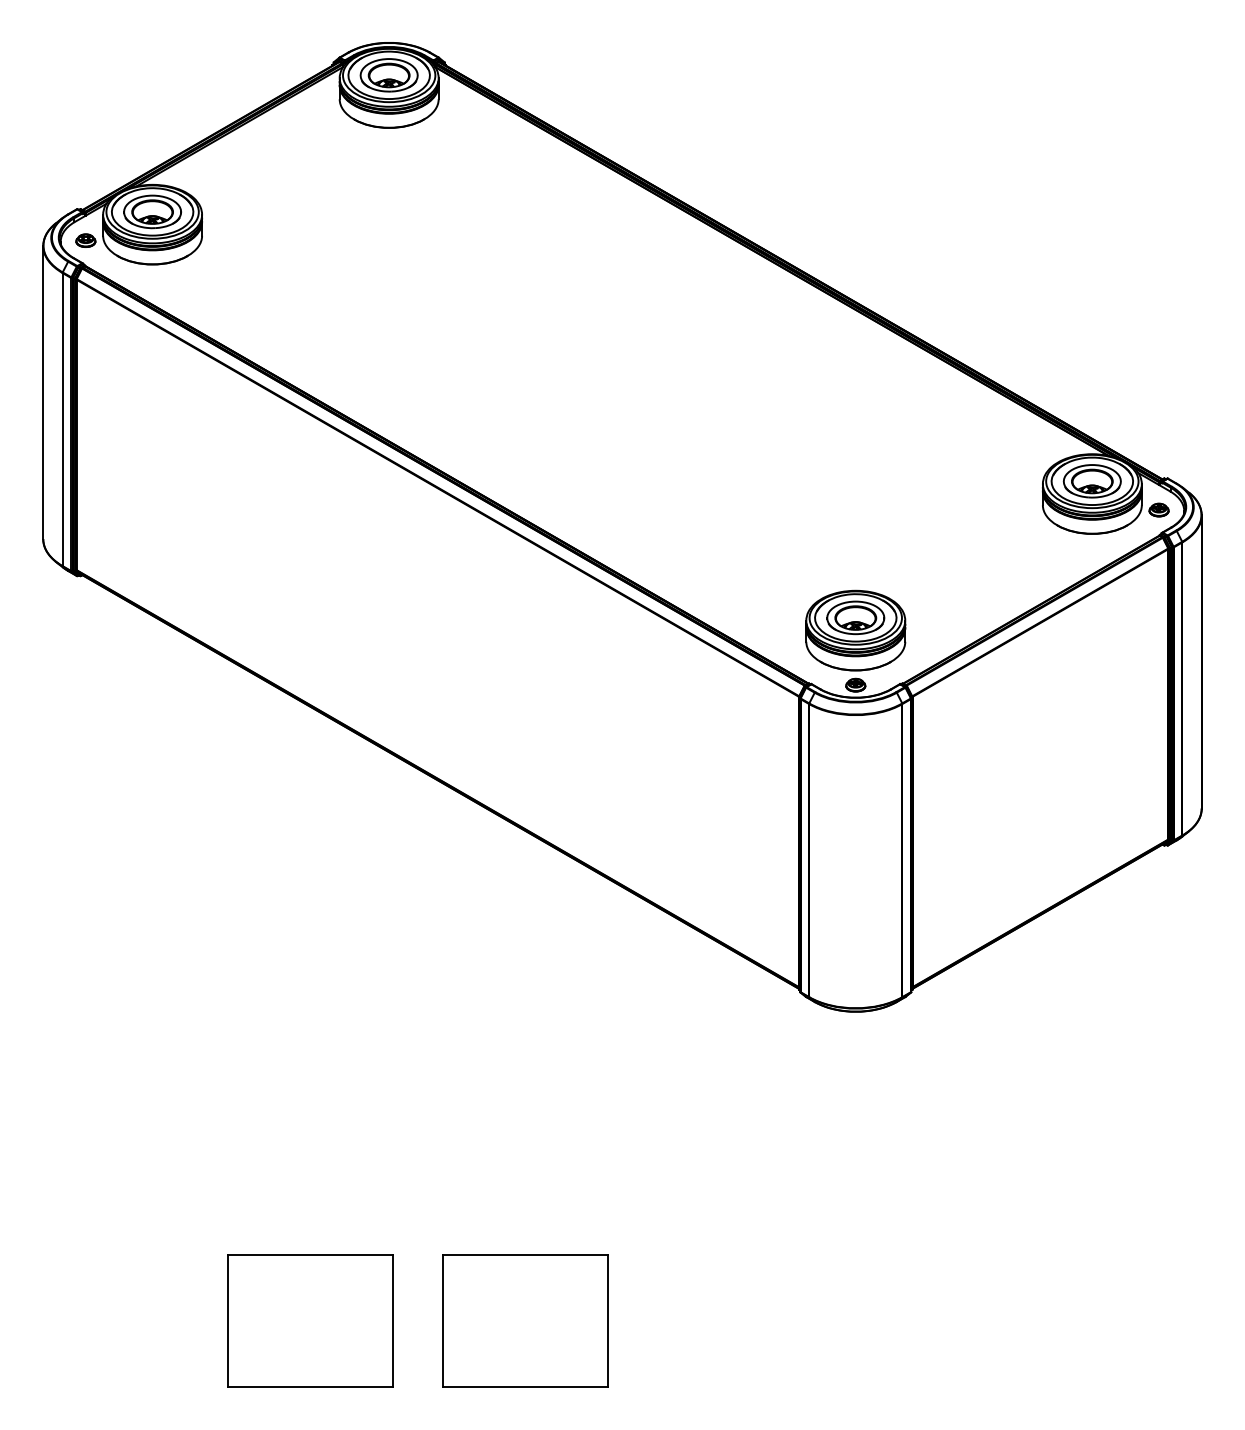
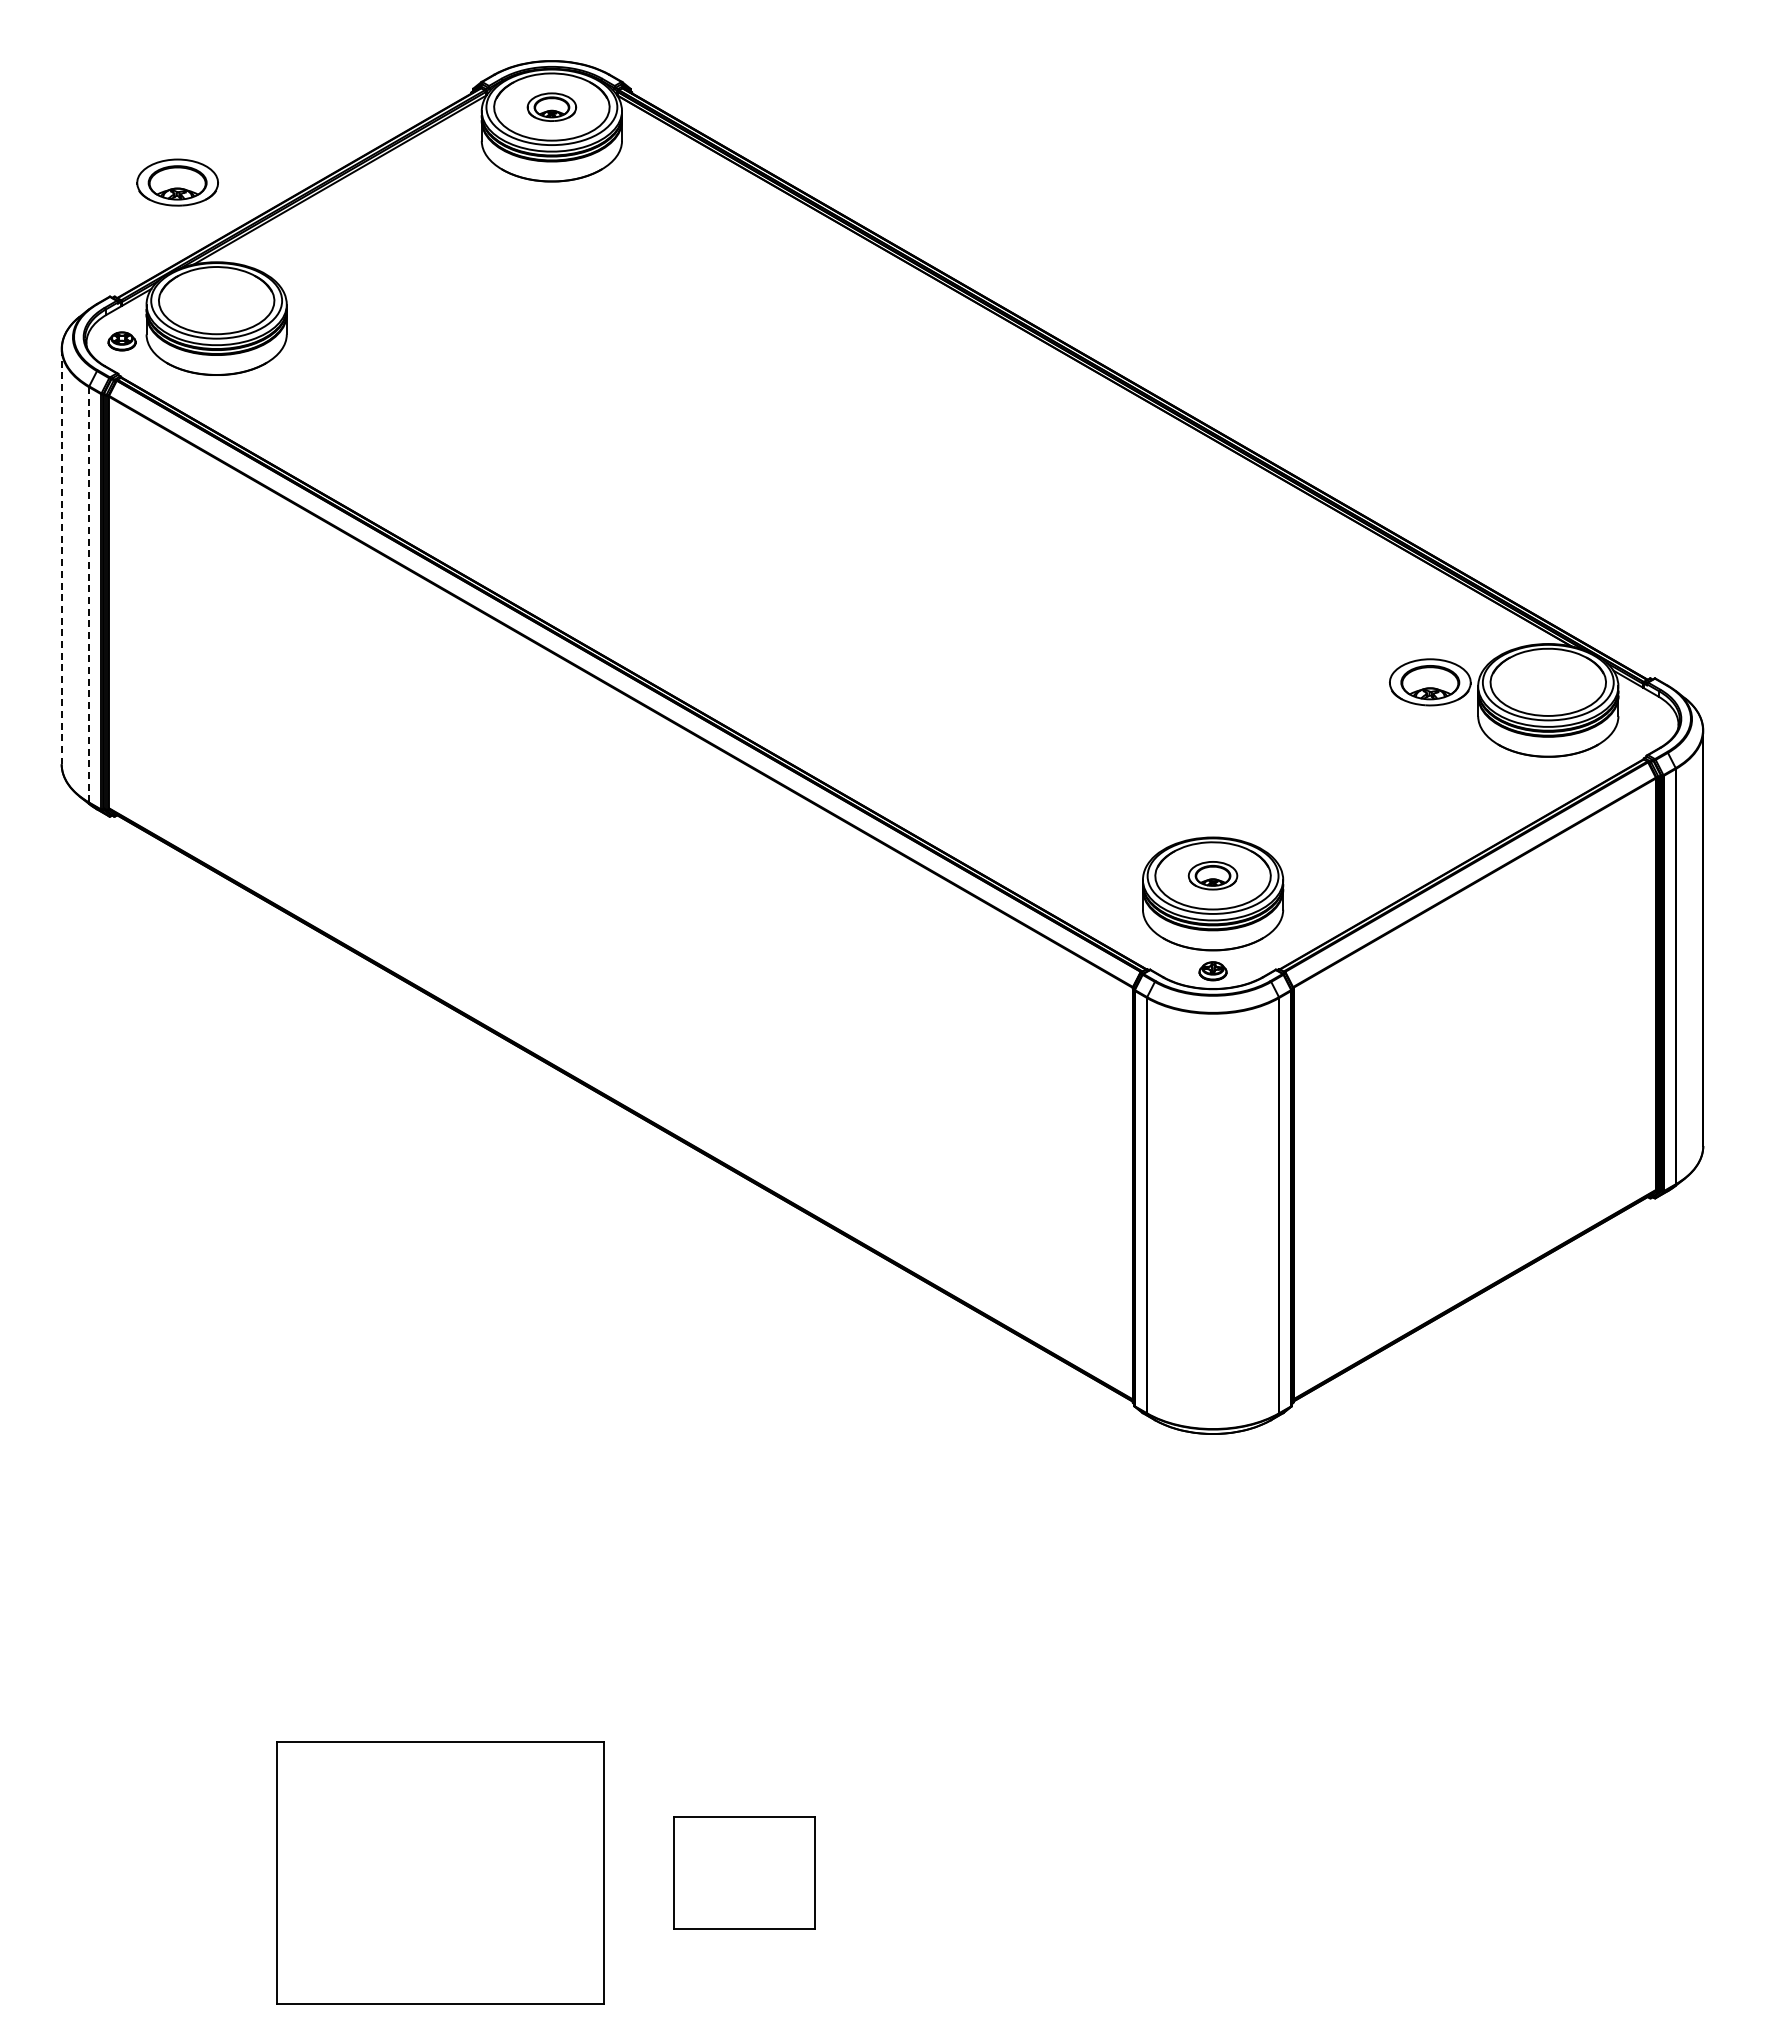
part: (388, 75) -> (551, 107), size x0.6
part: (152, 211) -> (177, 182), moved
line: (43, 392) -> (61, 556), solid -> dashed
line: (62, 419) -> (89, 594), solid -> dashed
part: (1092, 481) -> (1430, 682), moved
part: (1158, 510) -> (1642, 723), removed
part: (855, 617) -> (1212, 875), size x0.6
part: (310, 1321) -> (440, 1872), size x1.4
part: (525, 1321) -> (744, 1872), size x0.6

